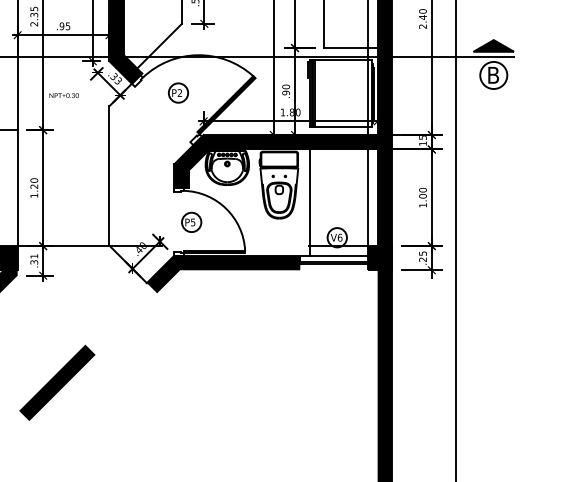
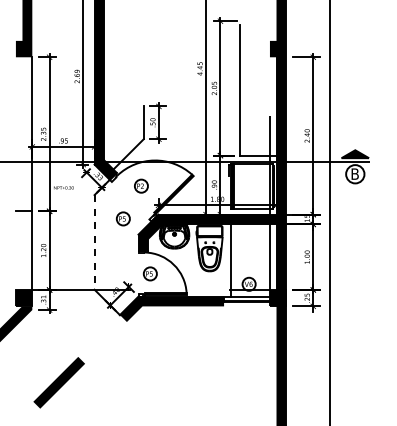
part: (152, 140) -> (123, 218), added
line: (109, 176) -> (94, 242), solid -> dashed

